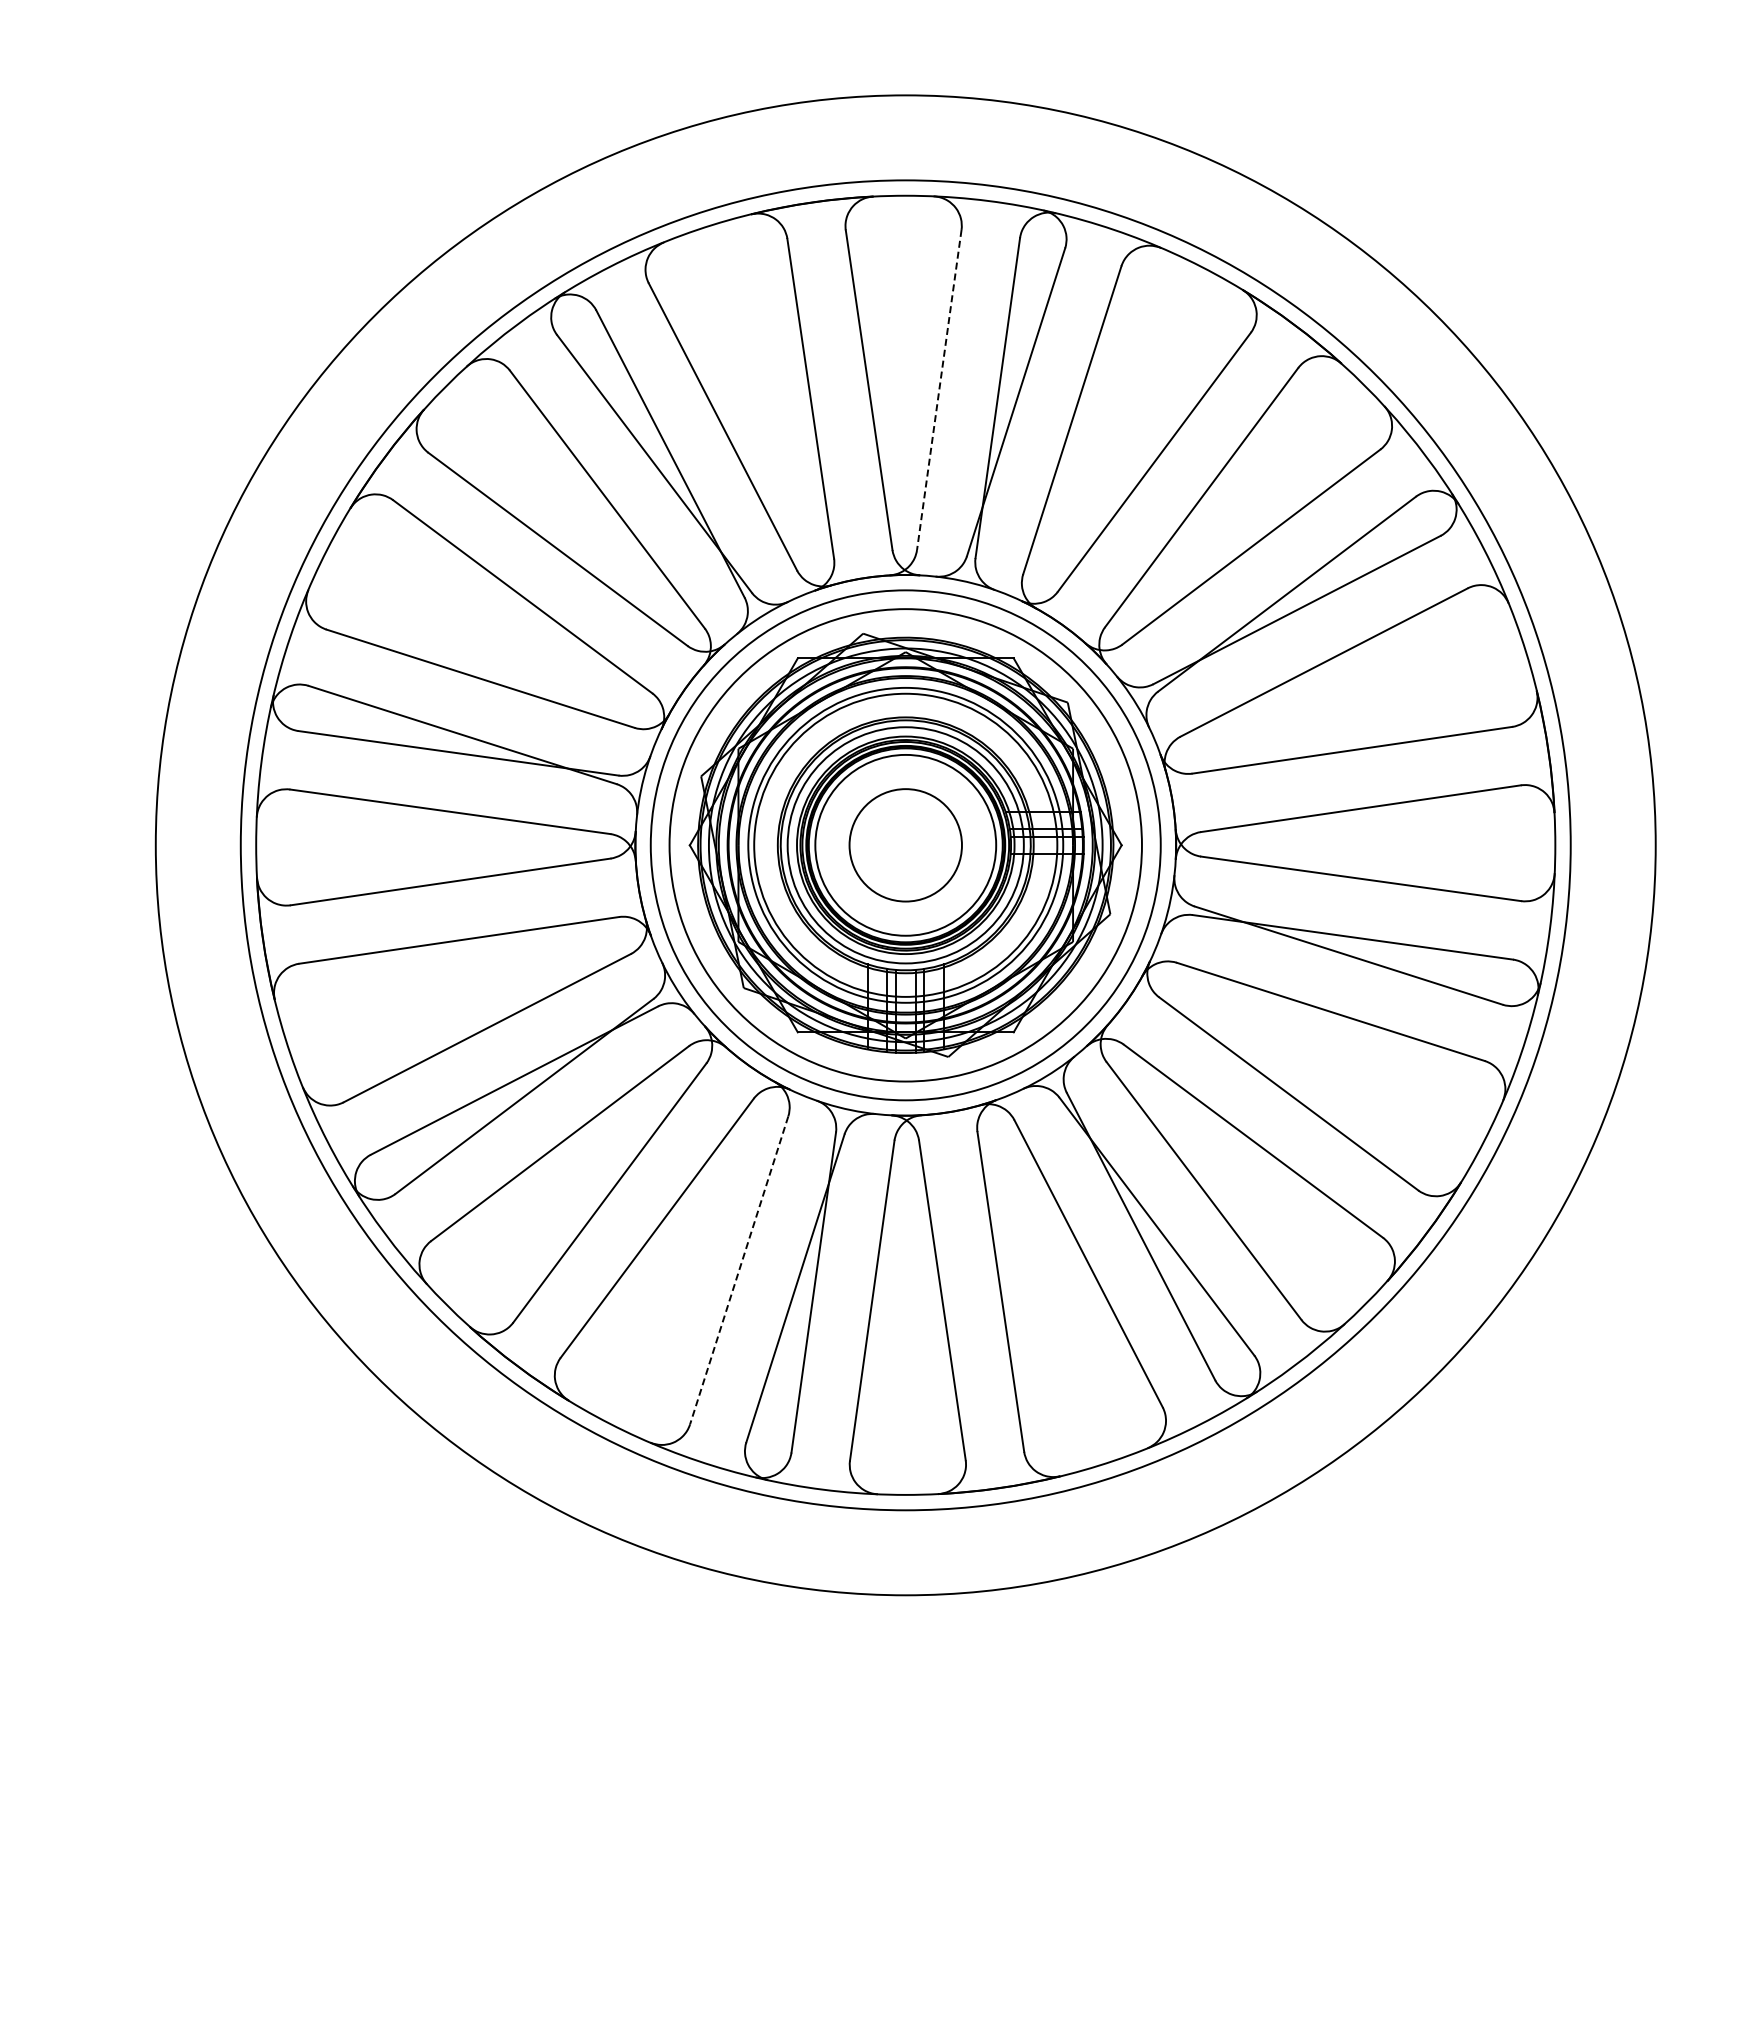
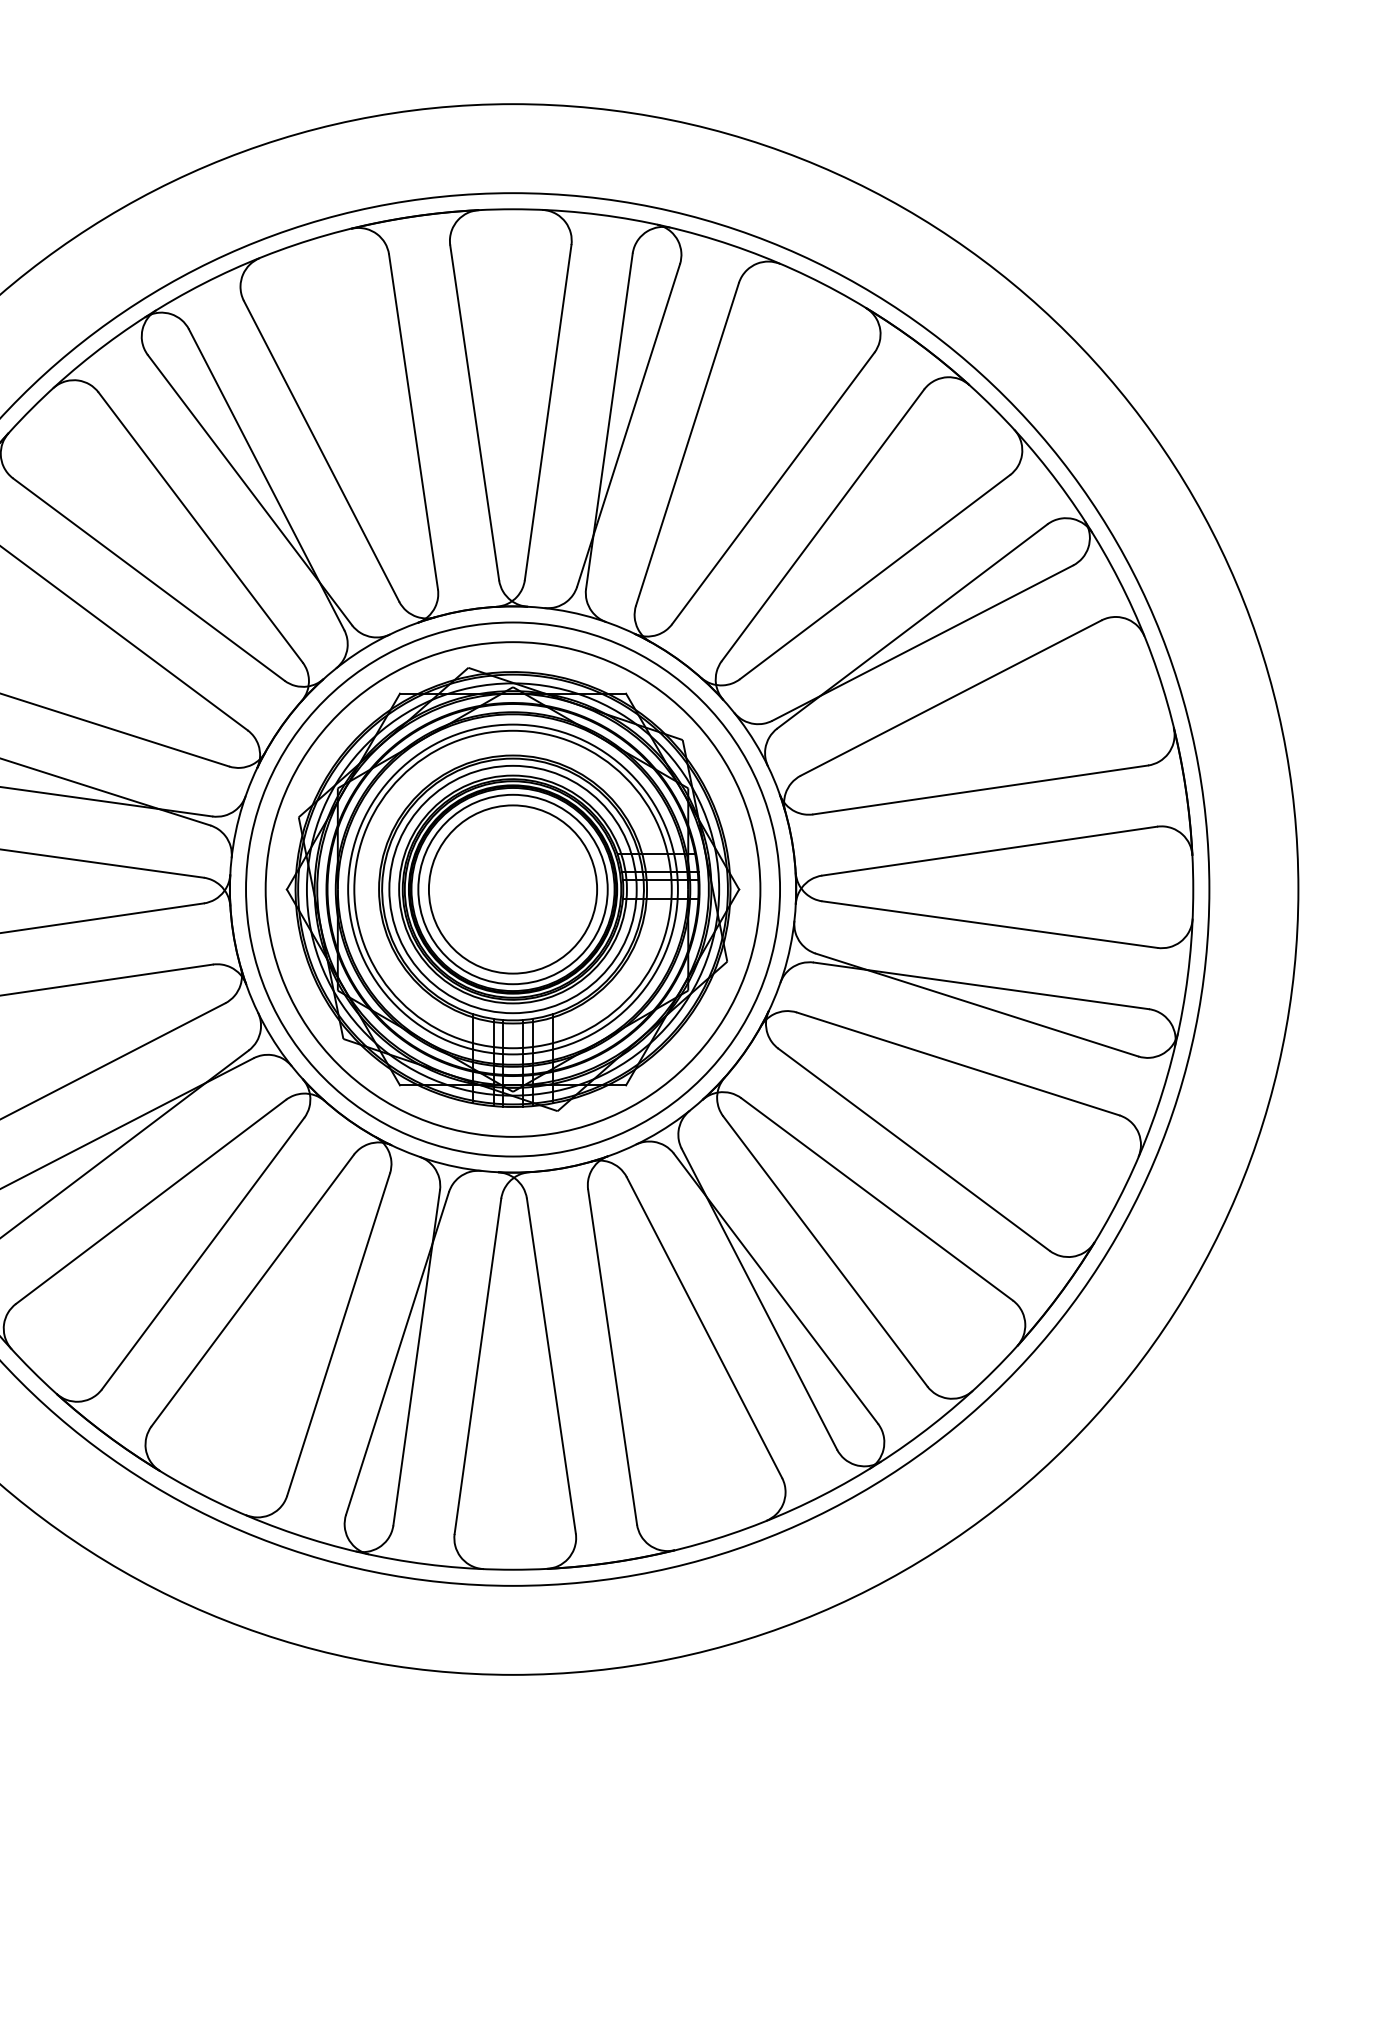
line: (939, 389) -> (548, 412), dashed -> solid
circle: (905, 845) -> (512, 889), size x1.43
line: (739, 1270) -> (338, 1334), dashed -> solid

